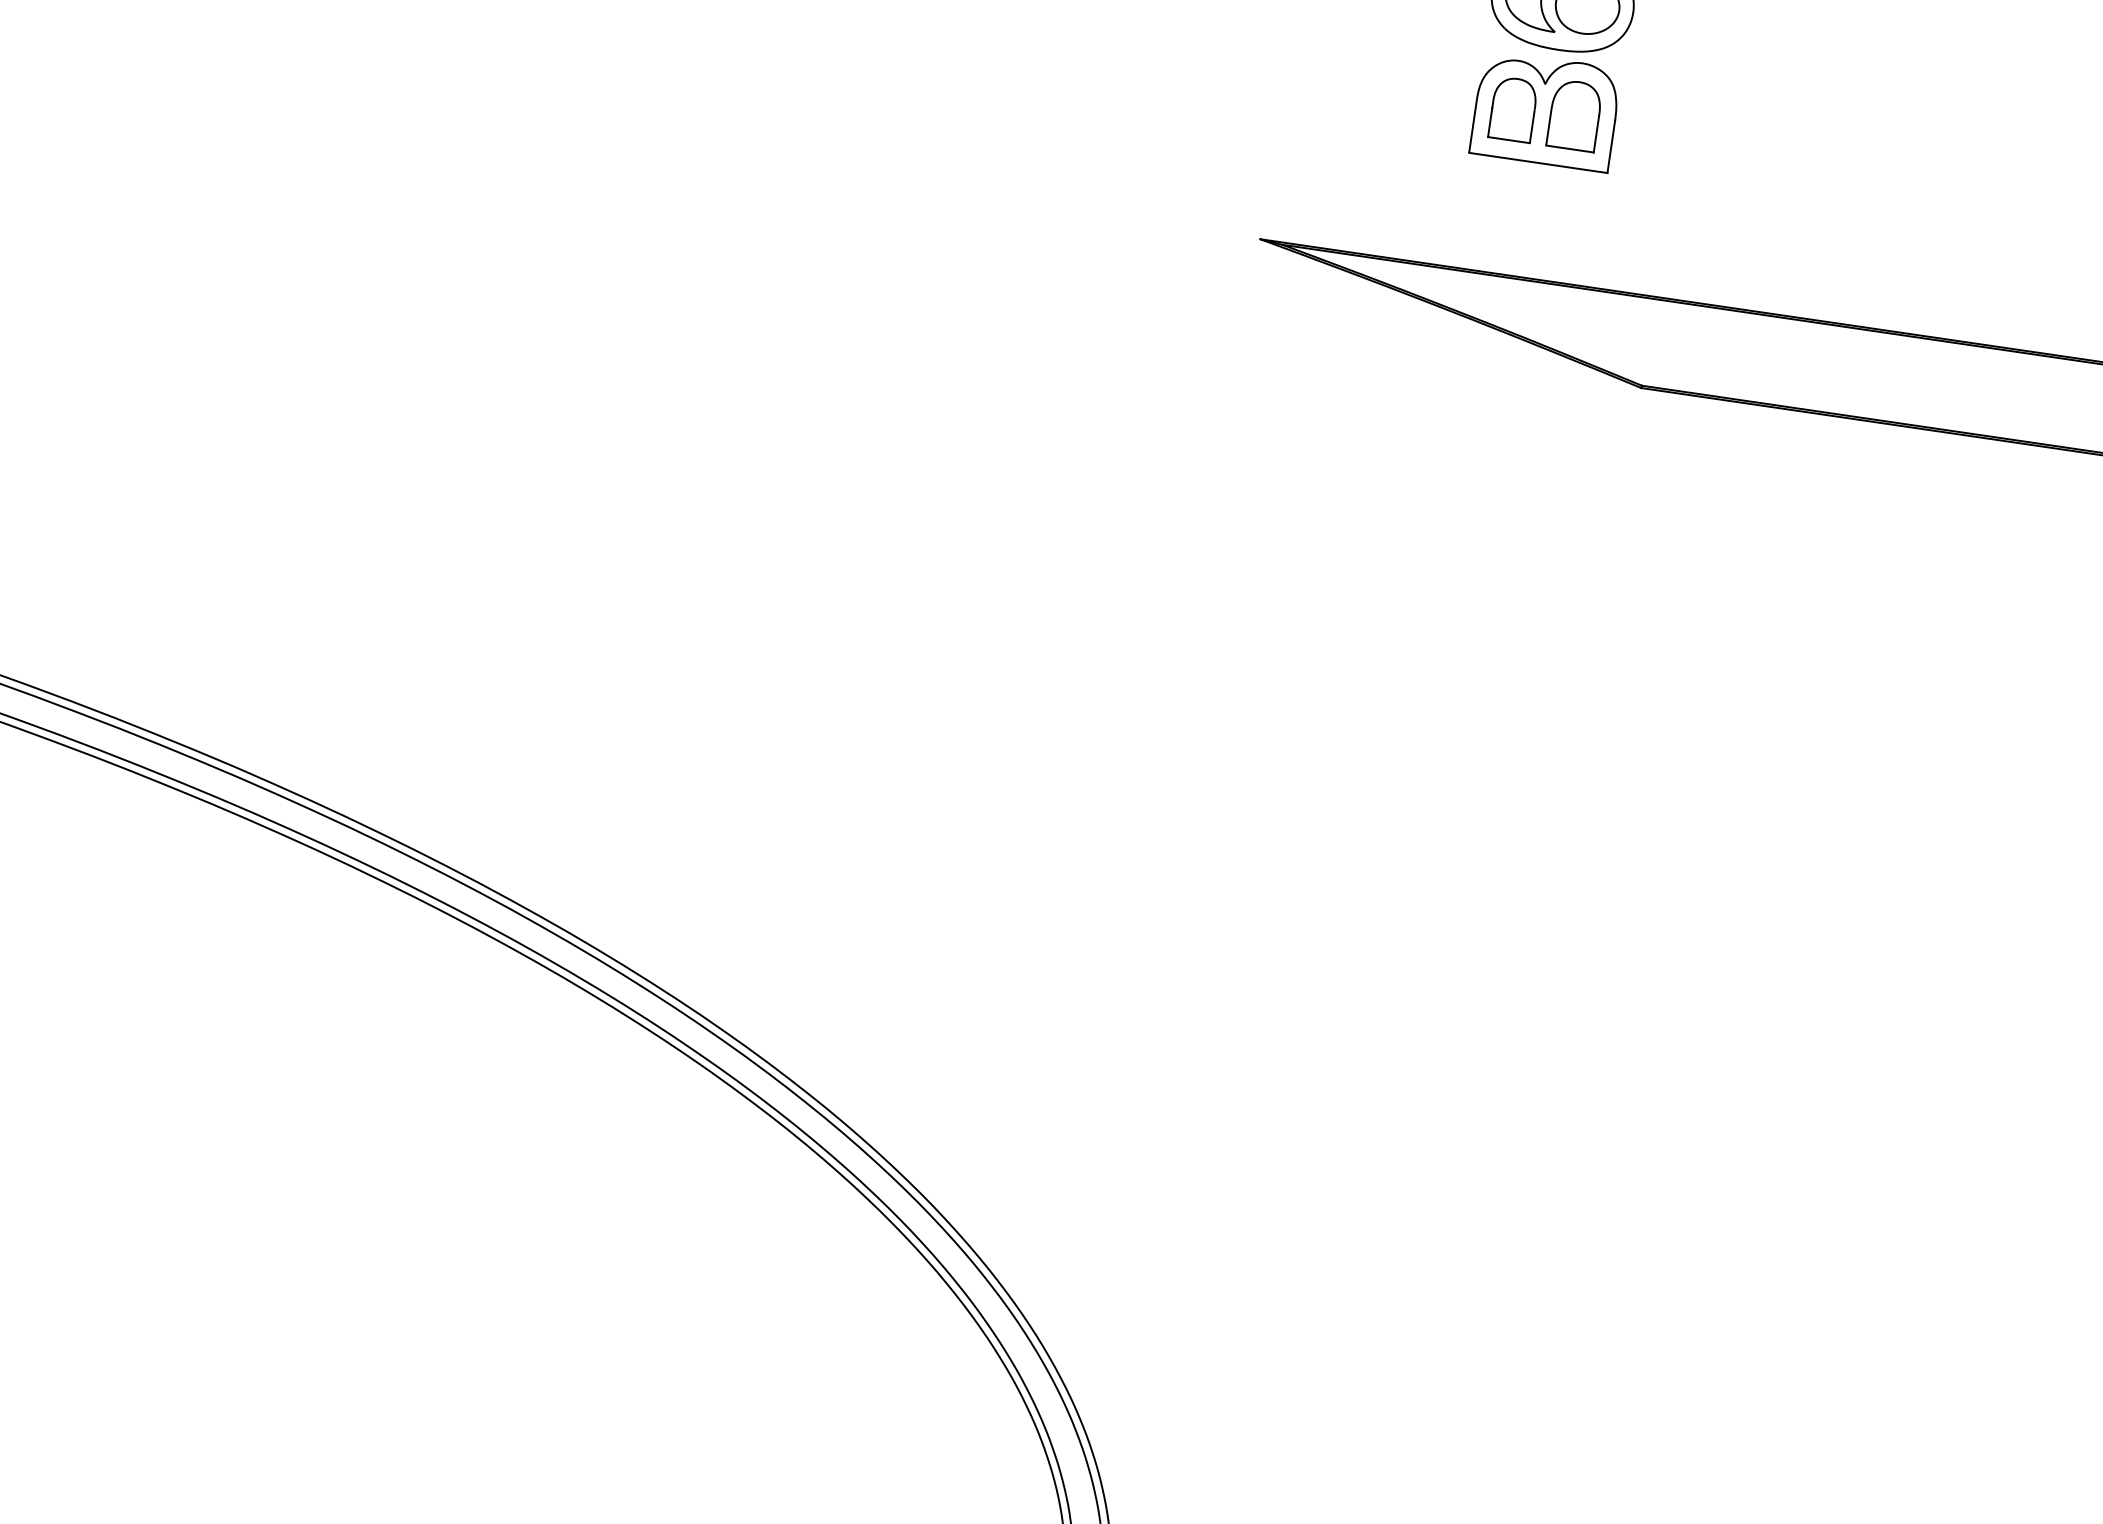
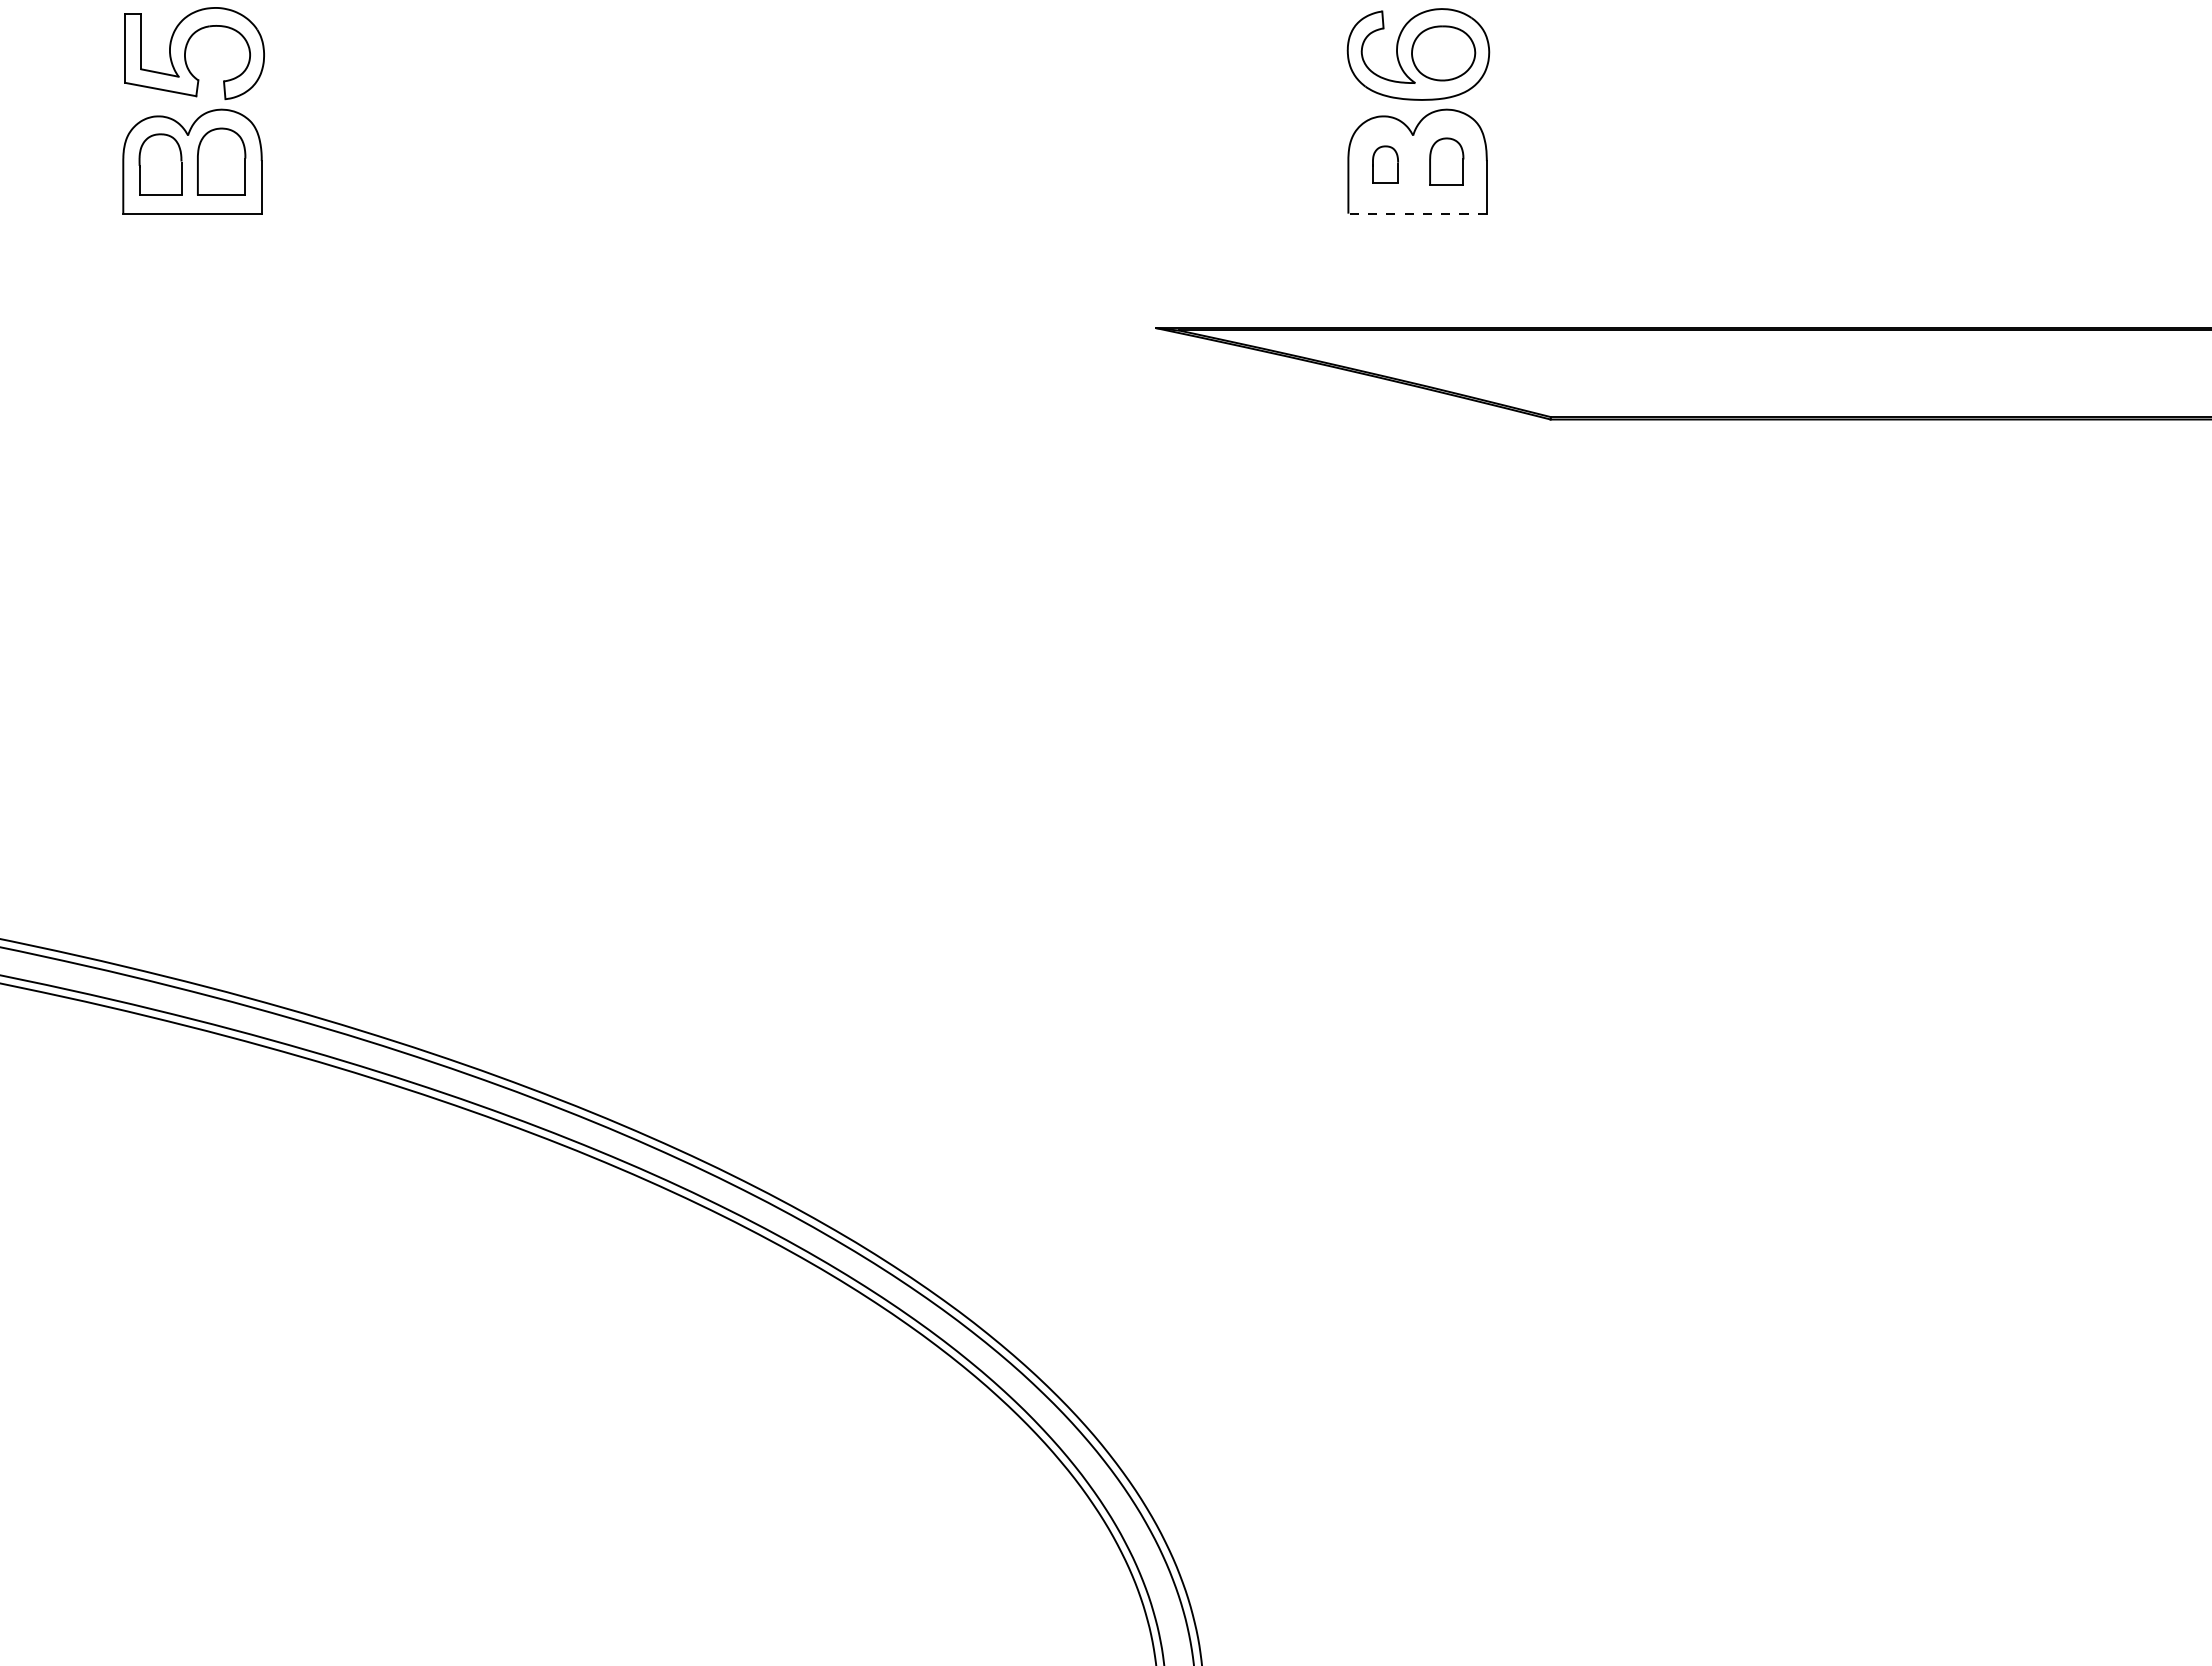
part: (1513, 109) -> (1385, 164), size x0.6
part: (1574, 115) -> (1446, 161), size x0.7
line: (1538, 162) -> (1417, 213), solid -> dashed

